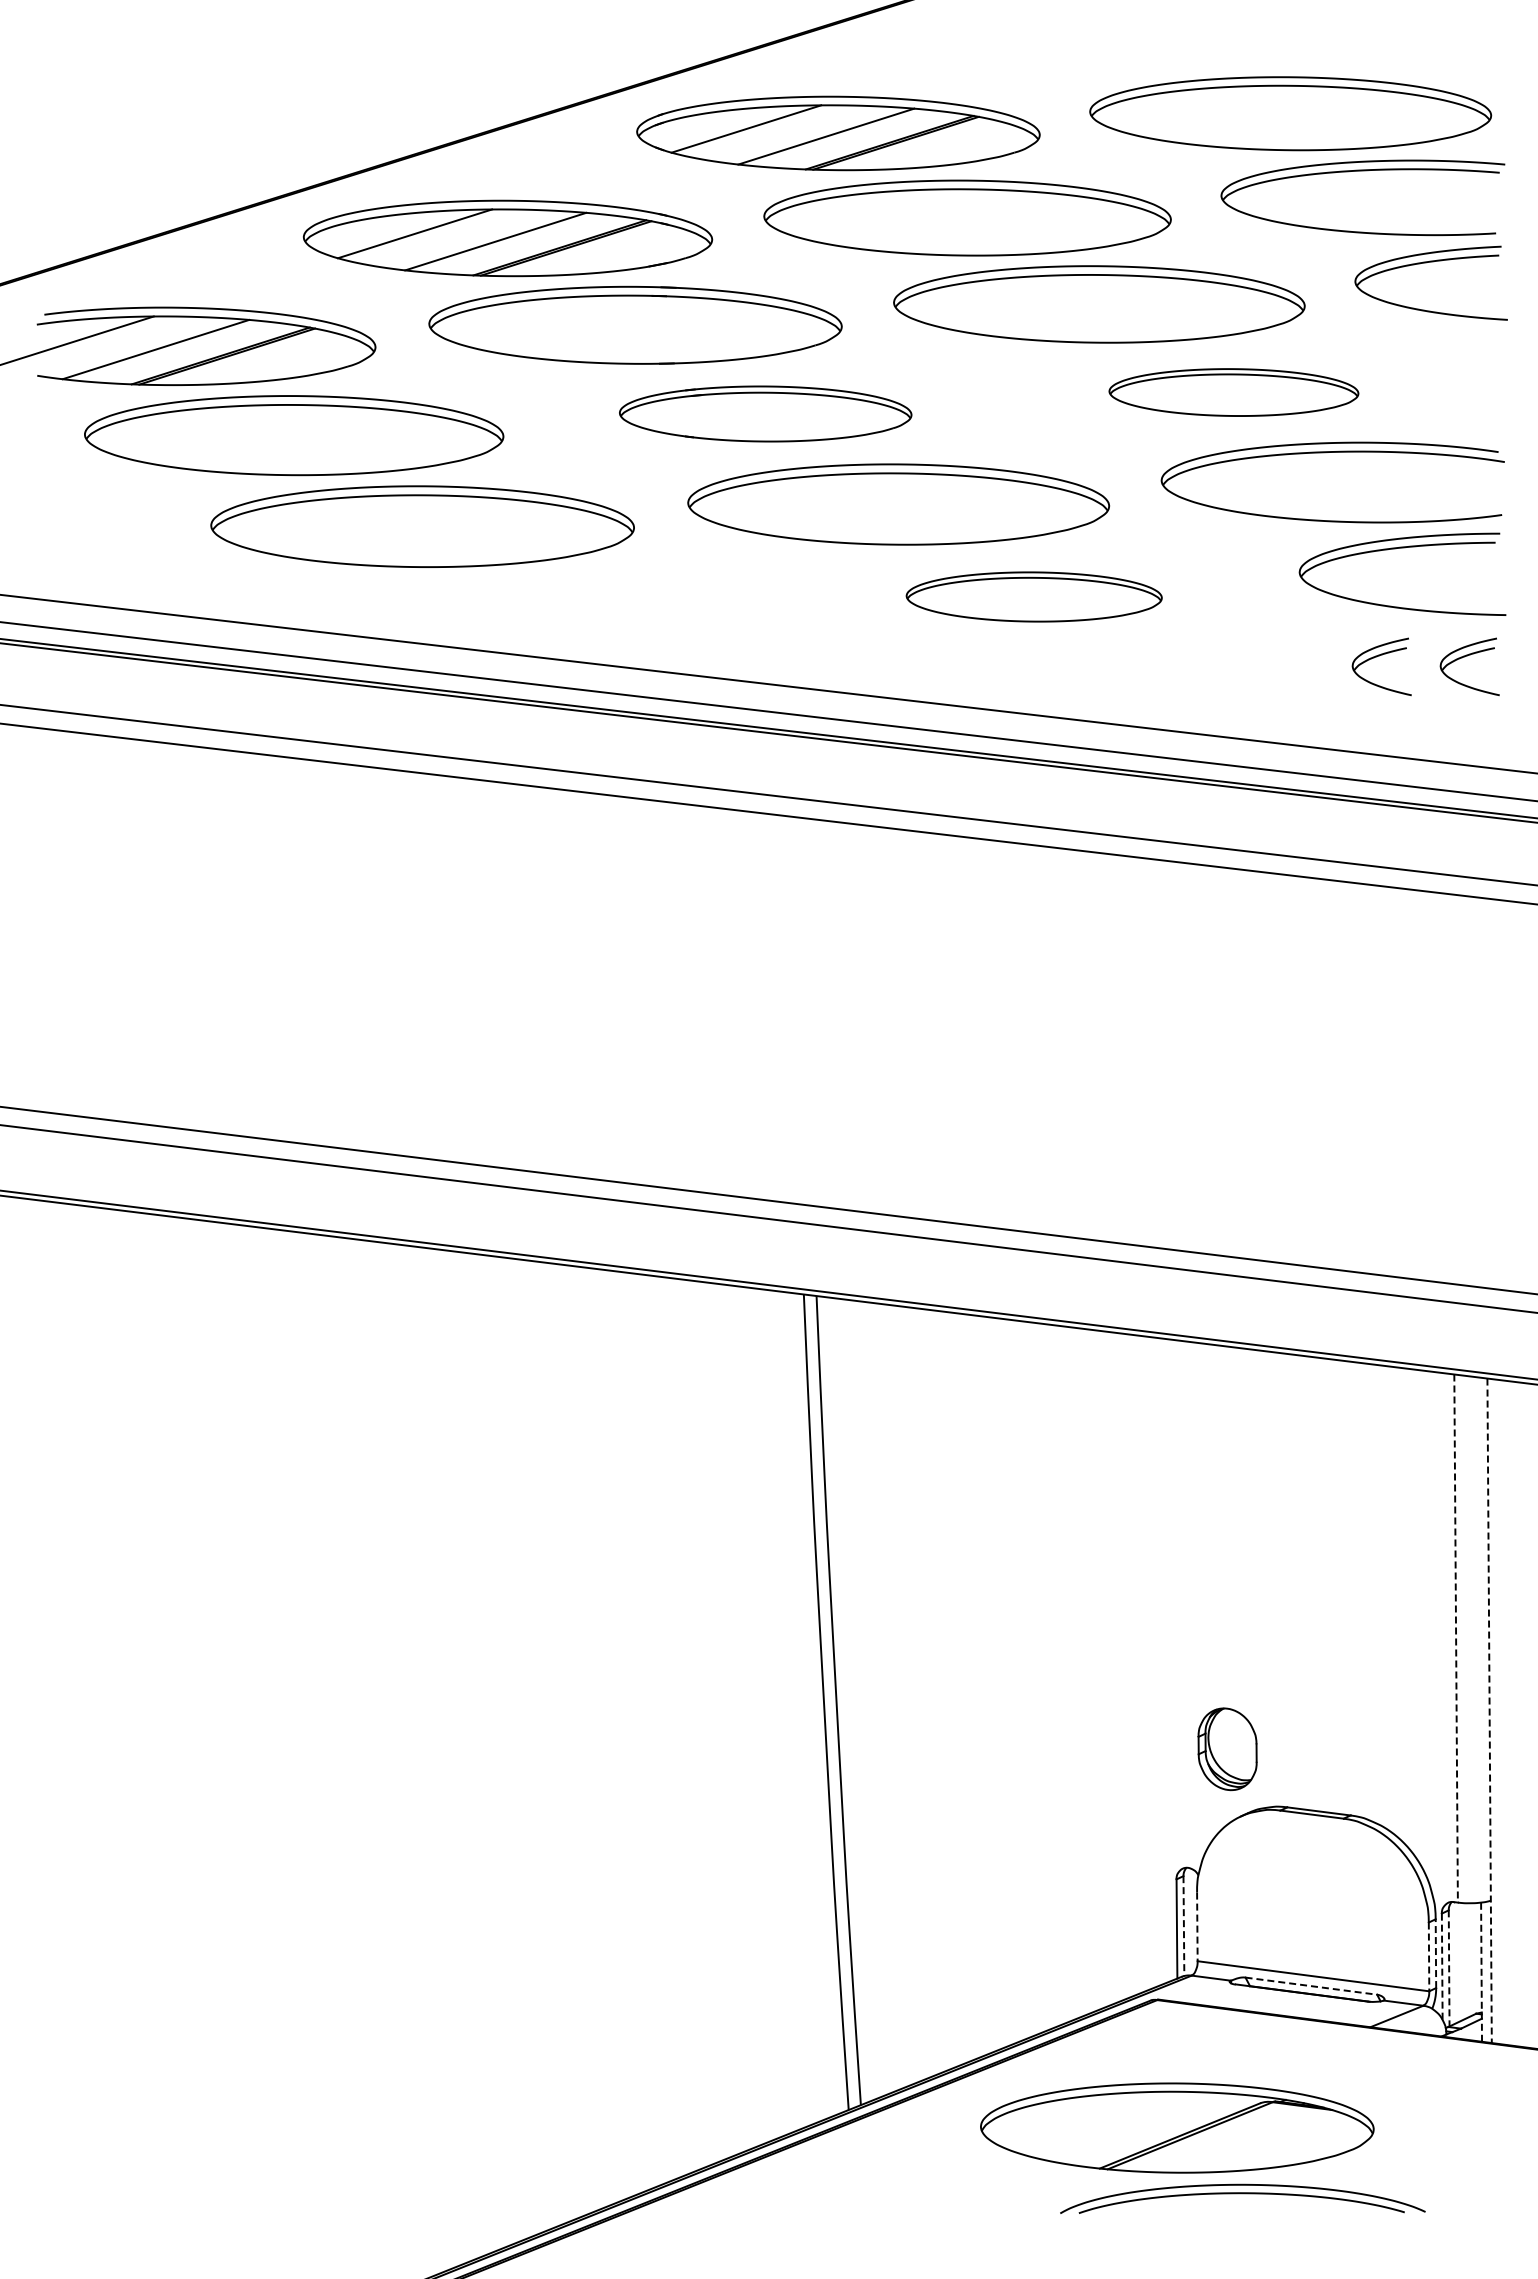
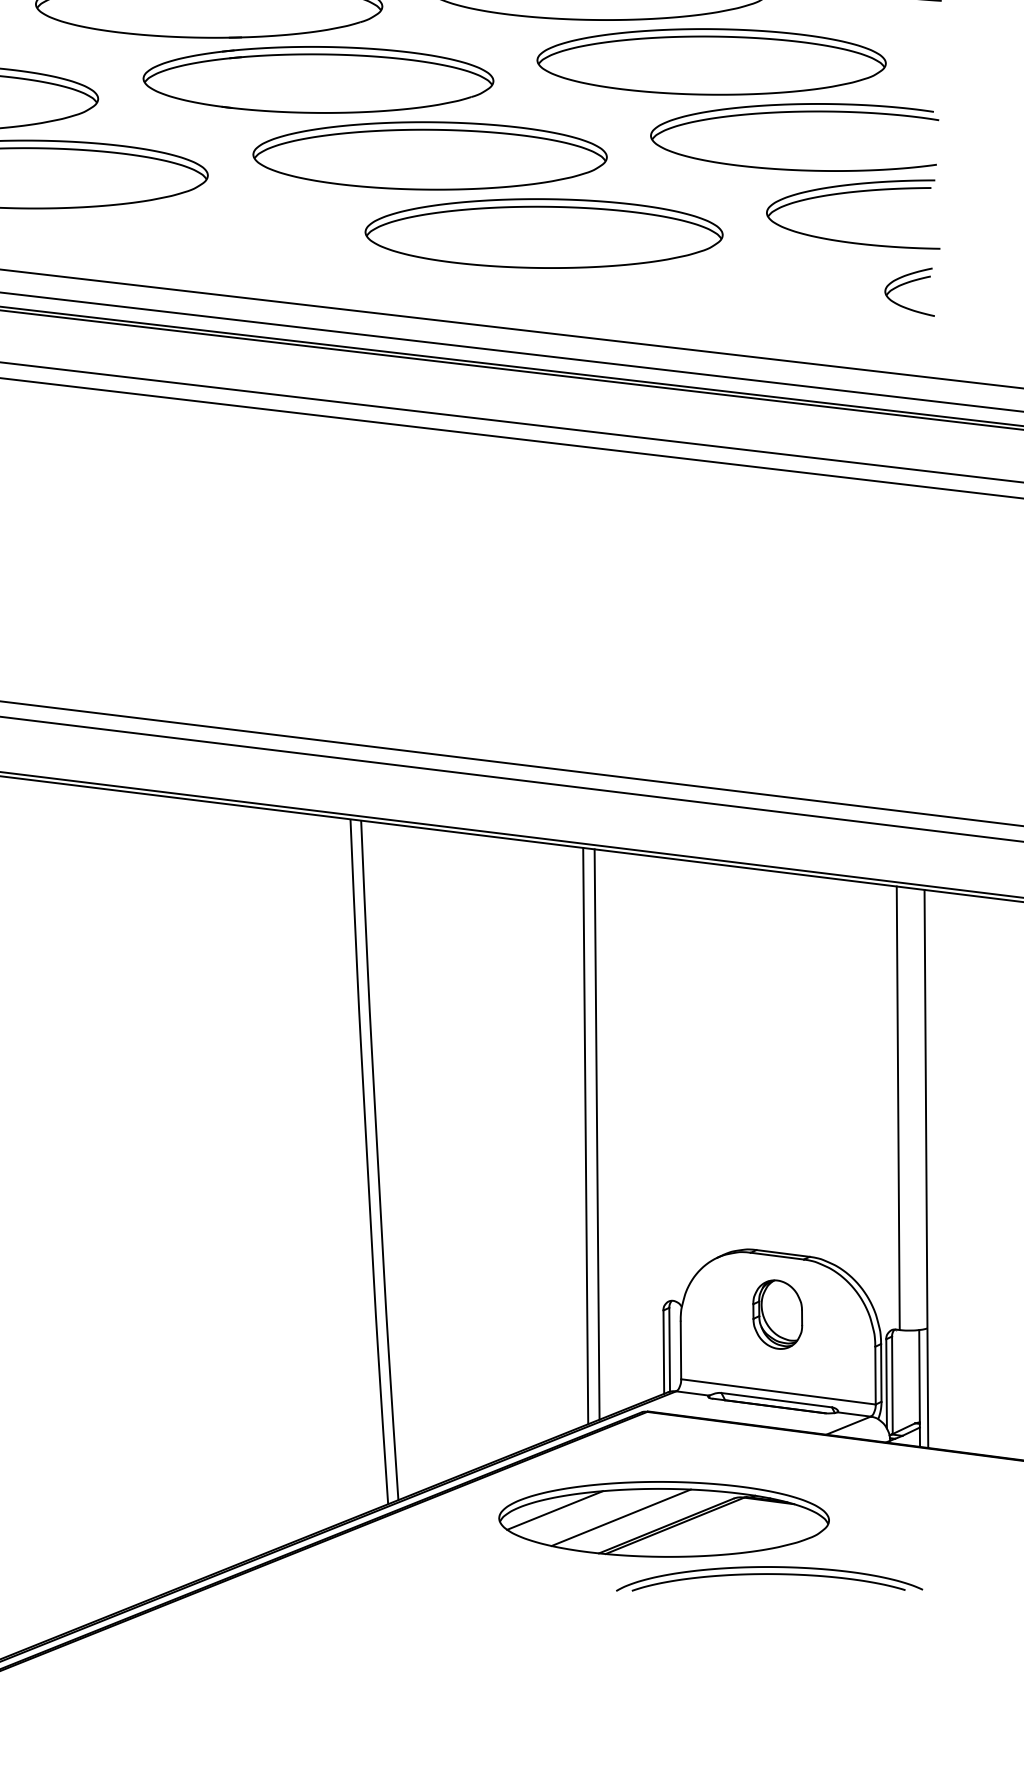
part: (1233, 392) -> (711, 61), size x1.67
part: (765, 413) -> (318, 79), size x1.43
part: (1033, 596) -> (543, 233), size x1.67
part: (1379, 656) -> (833, 283), removed
line: (1456, 1639) -> (898, 1109), dashed -> solid
line: (1097, 1669) -> (597, 1134), added
line: (1083, 1671) -> (585, 1135), added
line: (1489, 1711) -> (926, 1169), dashed -> solid
part: (1227, 1749) -> (777, 1314), moved
line: (1183, 1926) -> (669, 1350), dashed -> solid
line: (1197, 1927) -> (681, 1350), dashed -> solid
line: (1435, 1953) -> (880, 1372), dashed -> solid
line: (1429, 1957) -> (875, 1376), dashed -> solid
line: (1442, 1966) -> (886, 1383), dashed -> solid
line: (1449, 1968) -> (892, 1385), dashed -> solid
line: (1481, 1972) -> (919, 1388), dashed -> solid
line: (1311, 1986) -> (776, 1400), dashed -> solid
line: (1047, 2117) -> (555, 1510), added
line: (1126, 2125) -> (621, 1517), added
part: (1242, 2198) -> (769, 1578), moved

